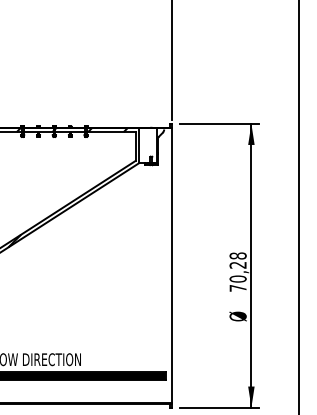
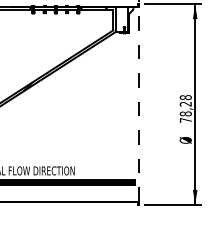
line: (171, 265) -> (138, 104), solid -> dashed
text: (237, 278) -> (185, 113), 70,28 -> 78,28

